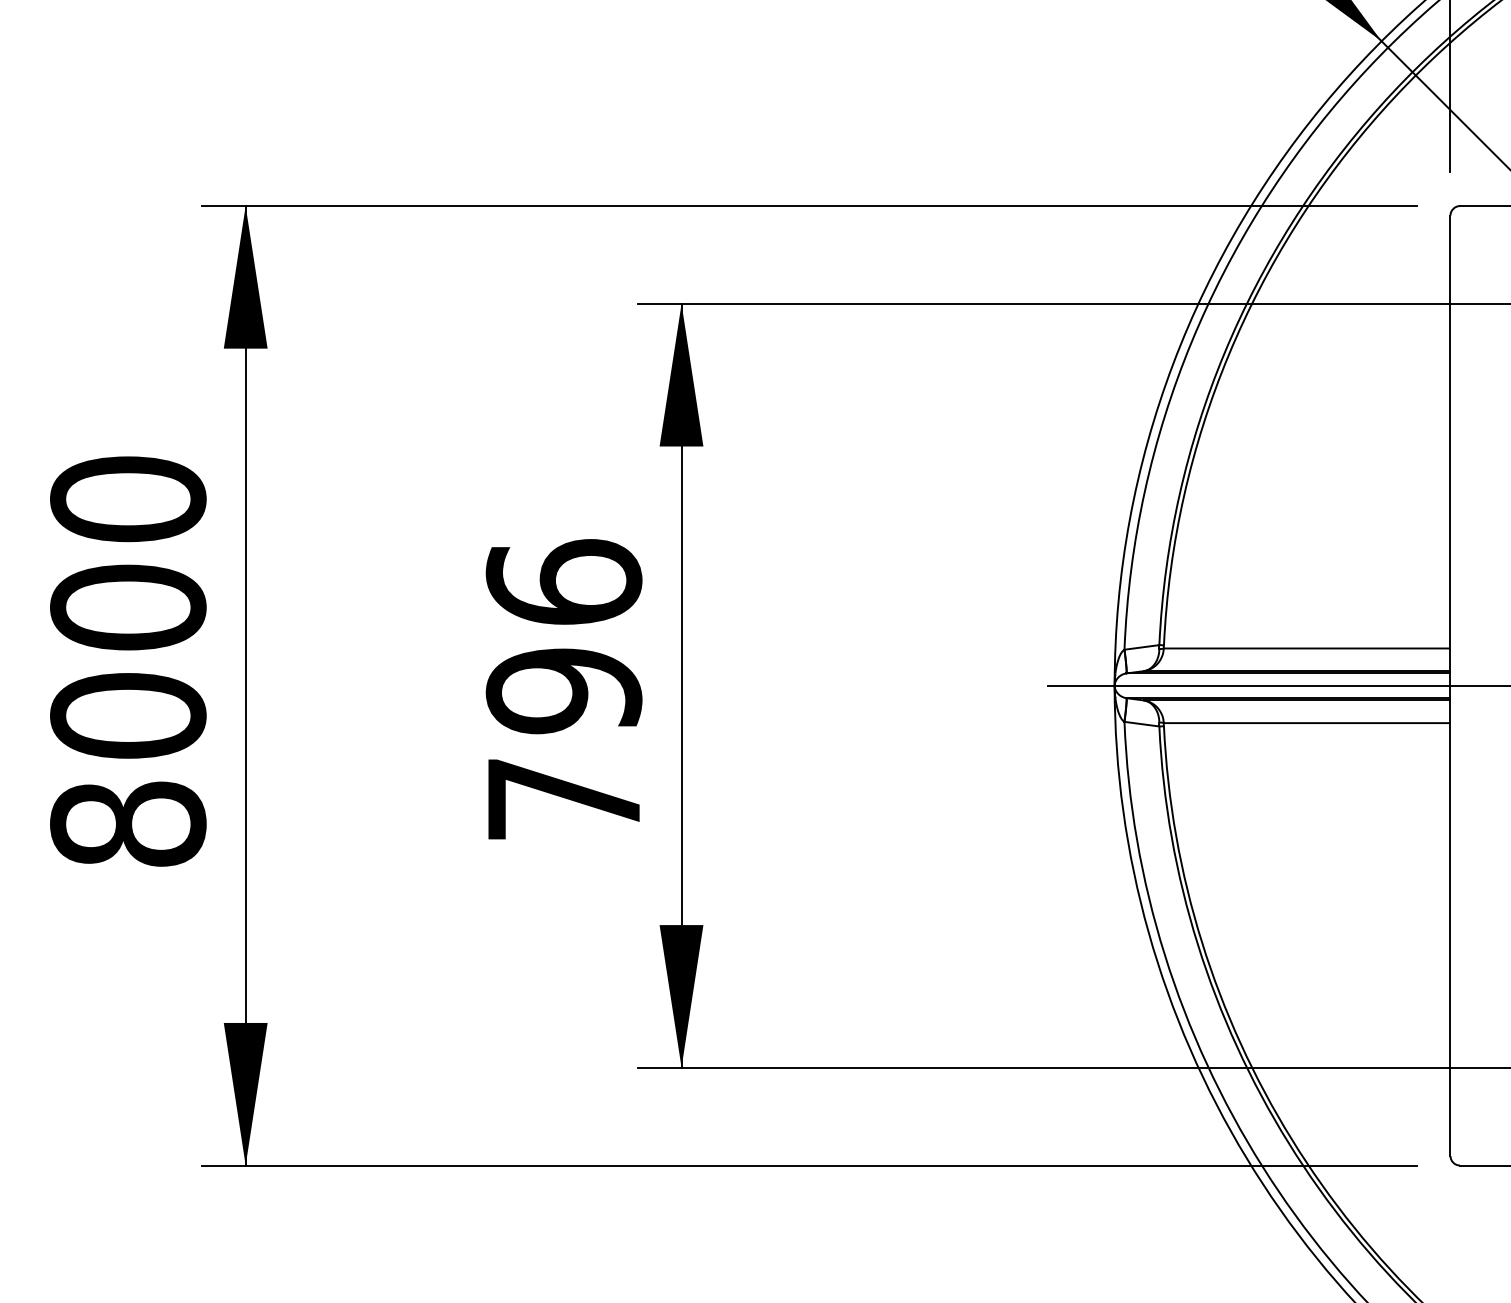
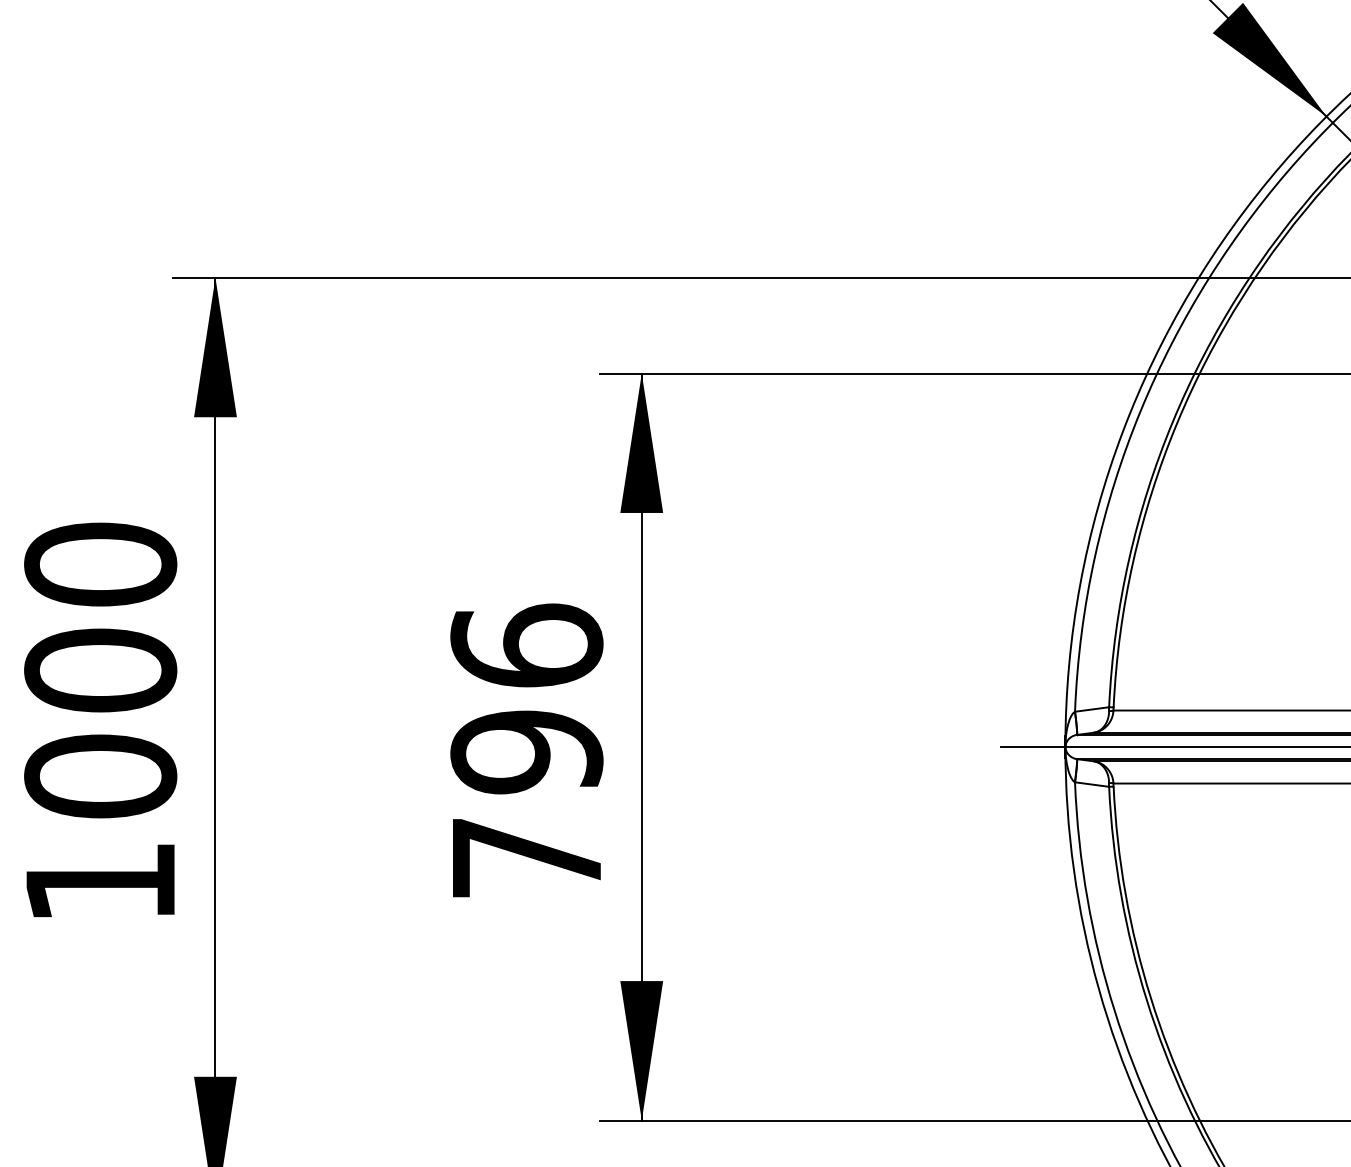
text: (128, 823) -> (100, 881), 8000 -> 1000

